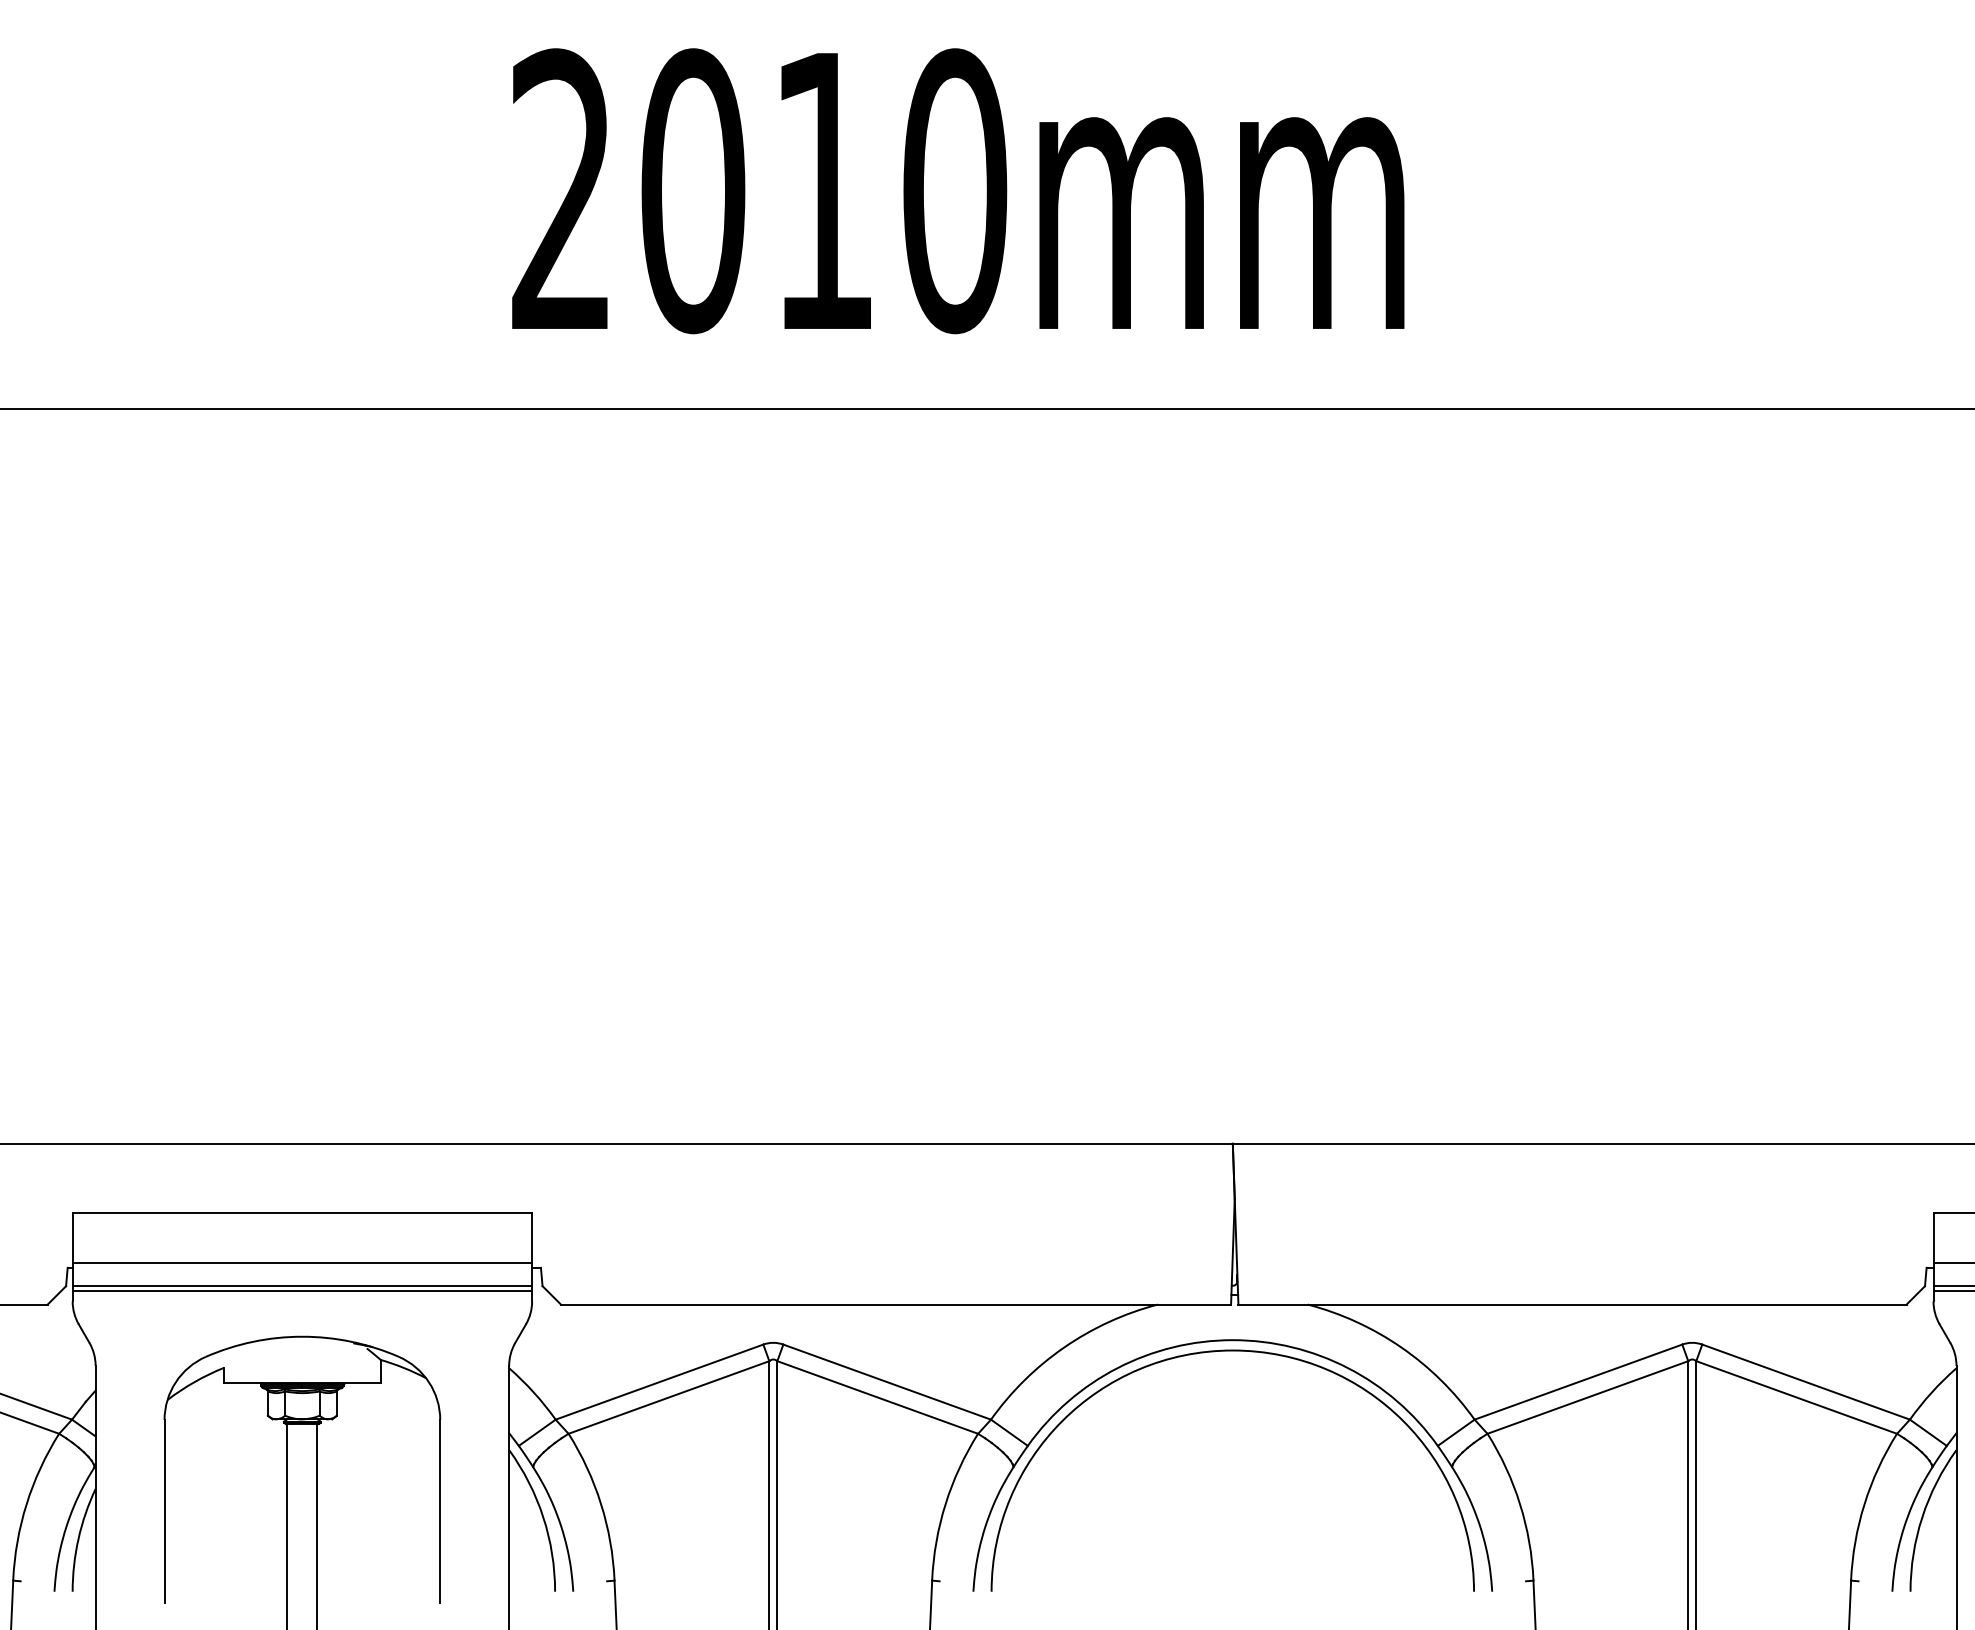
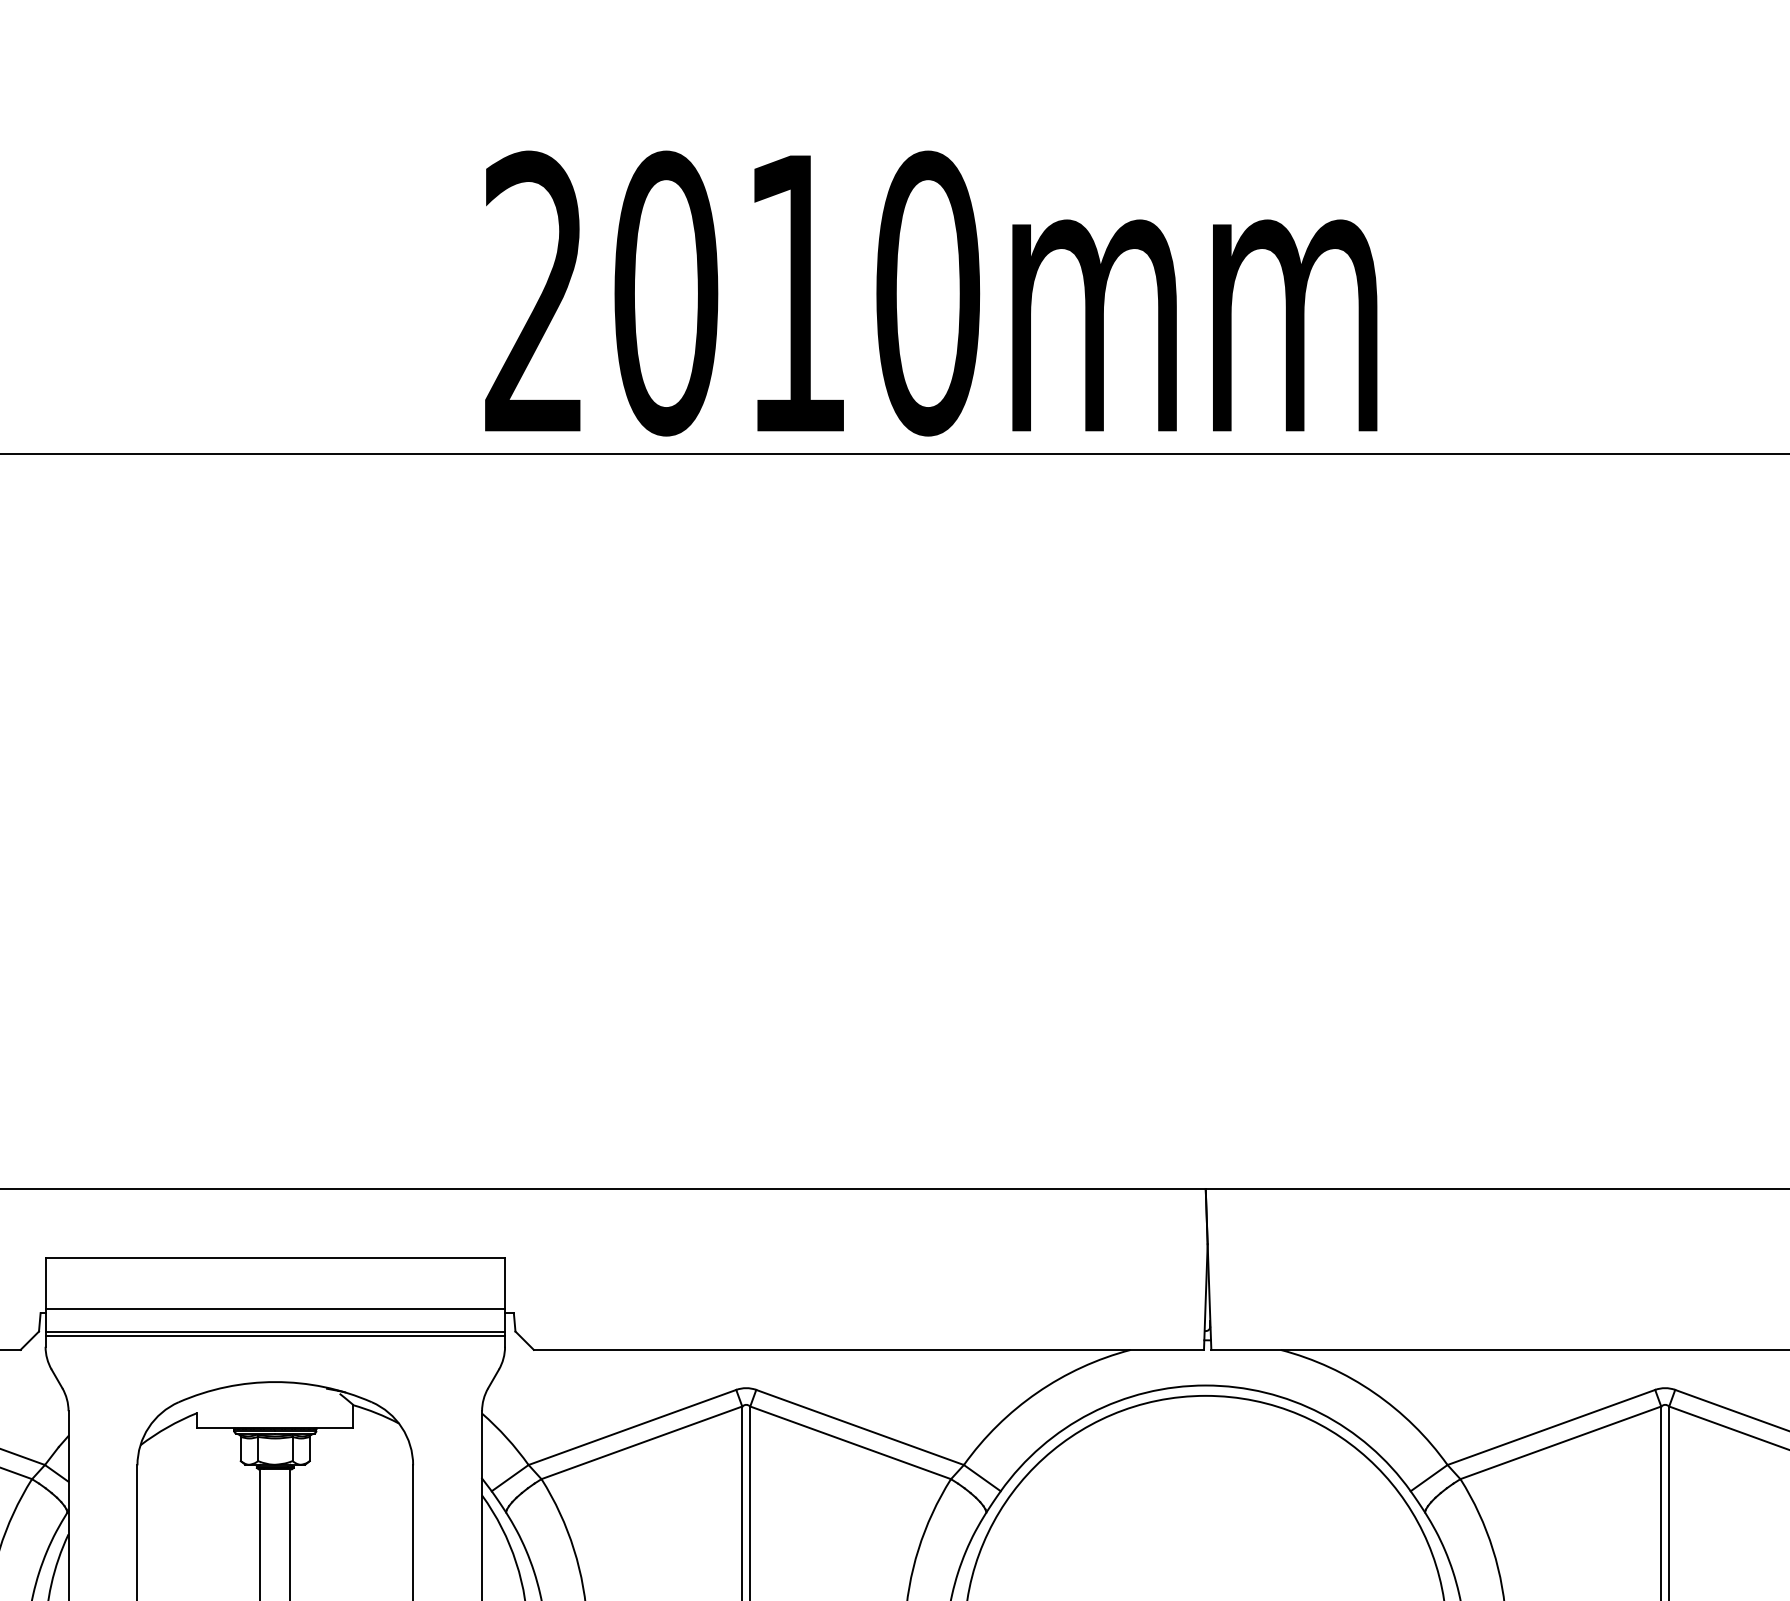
text: (958, 191) -> (931, 293), moved

